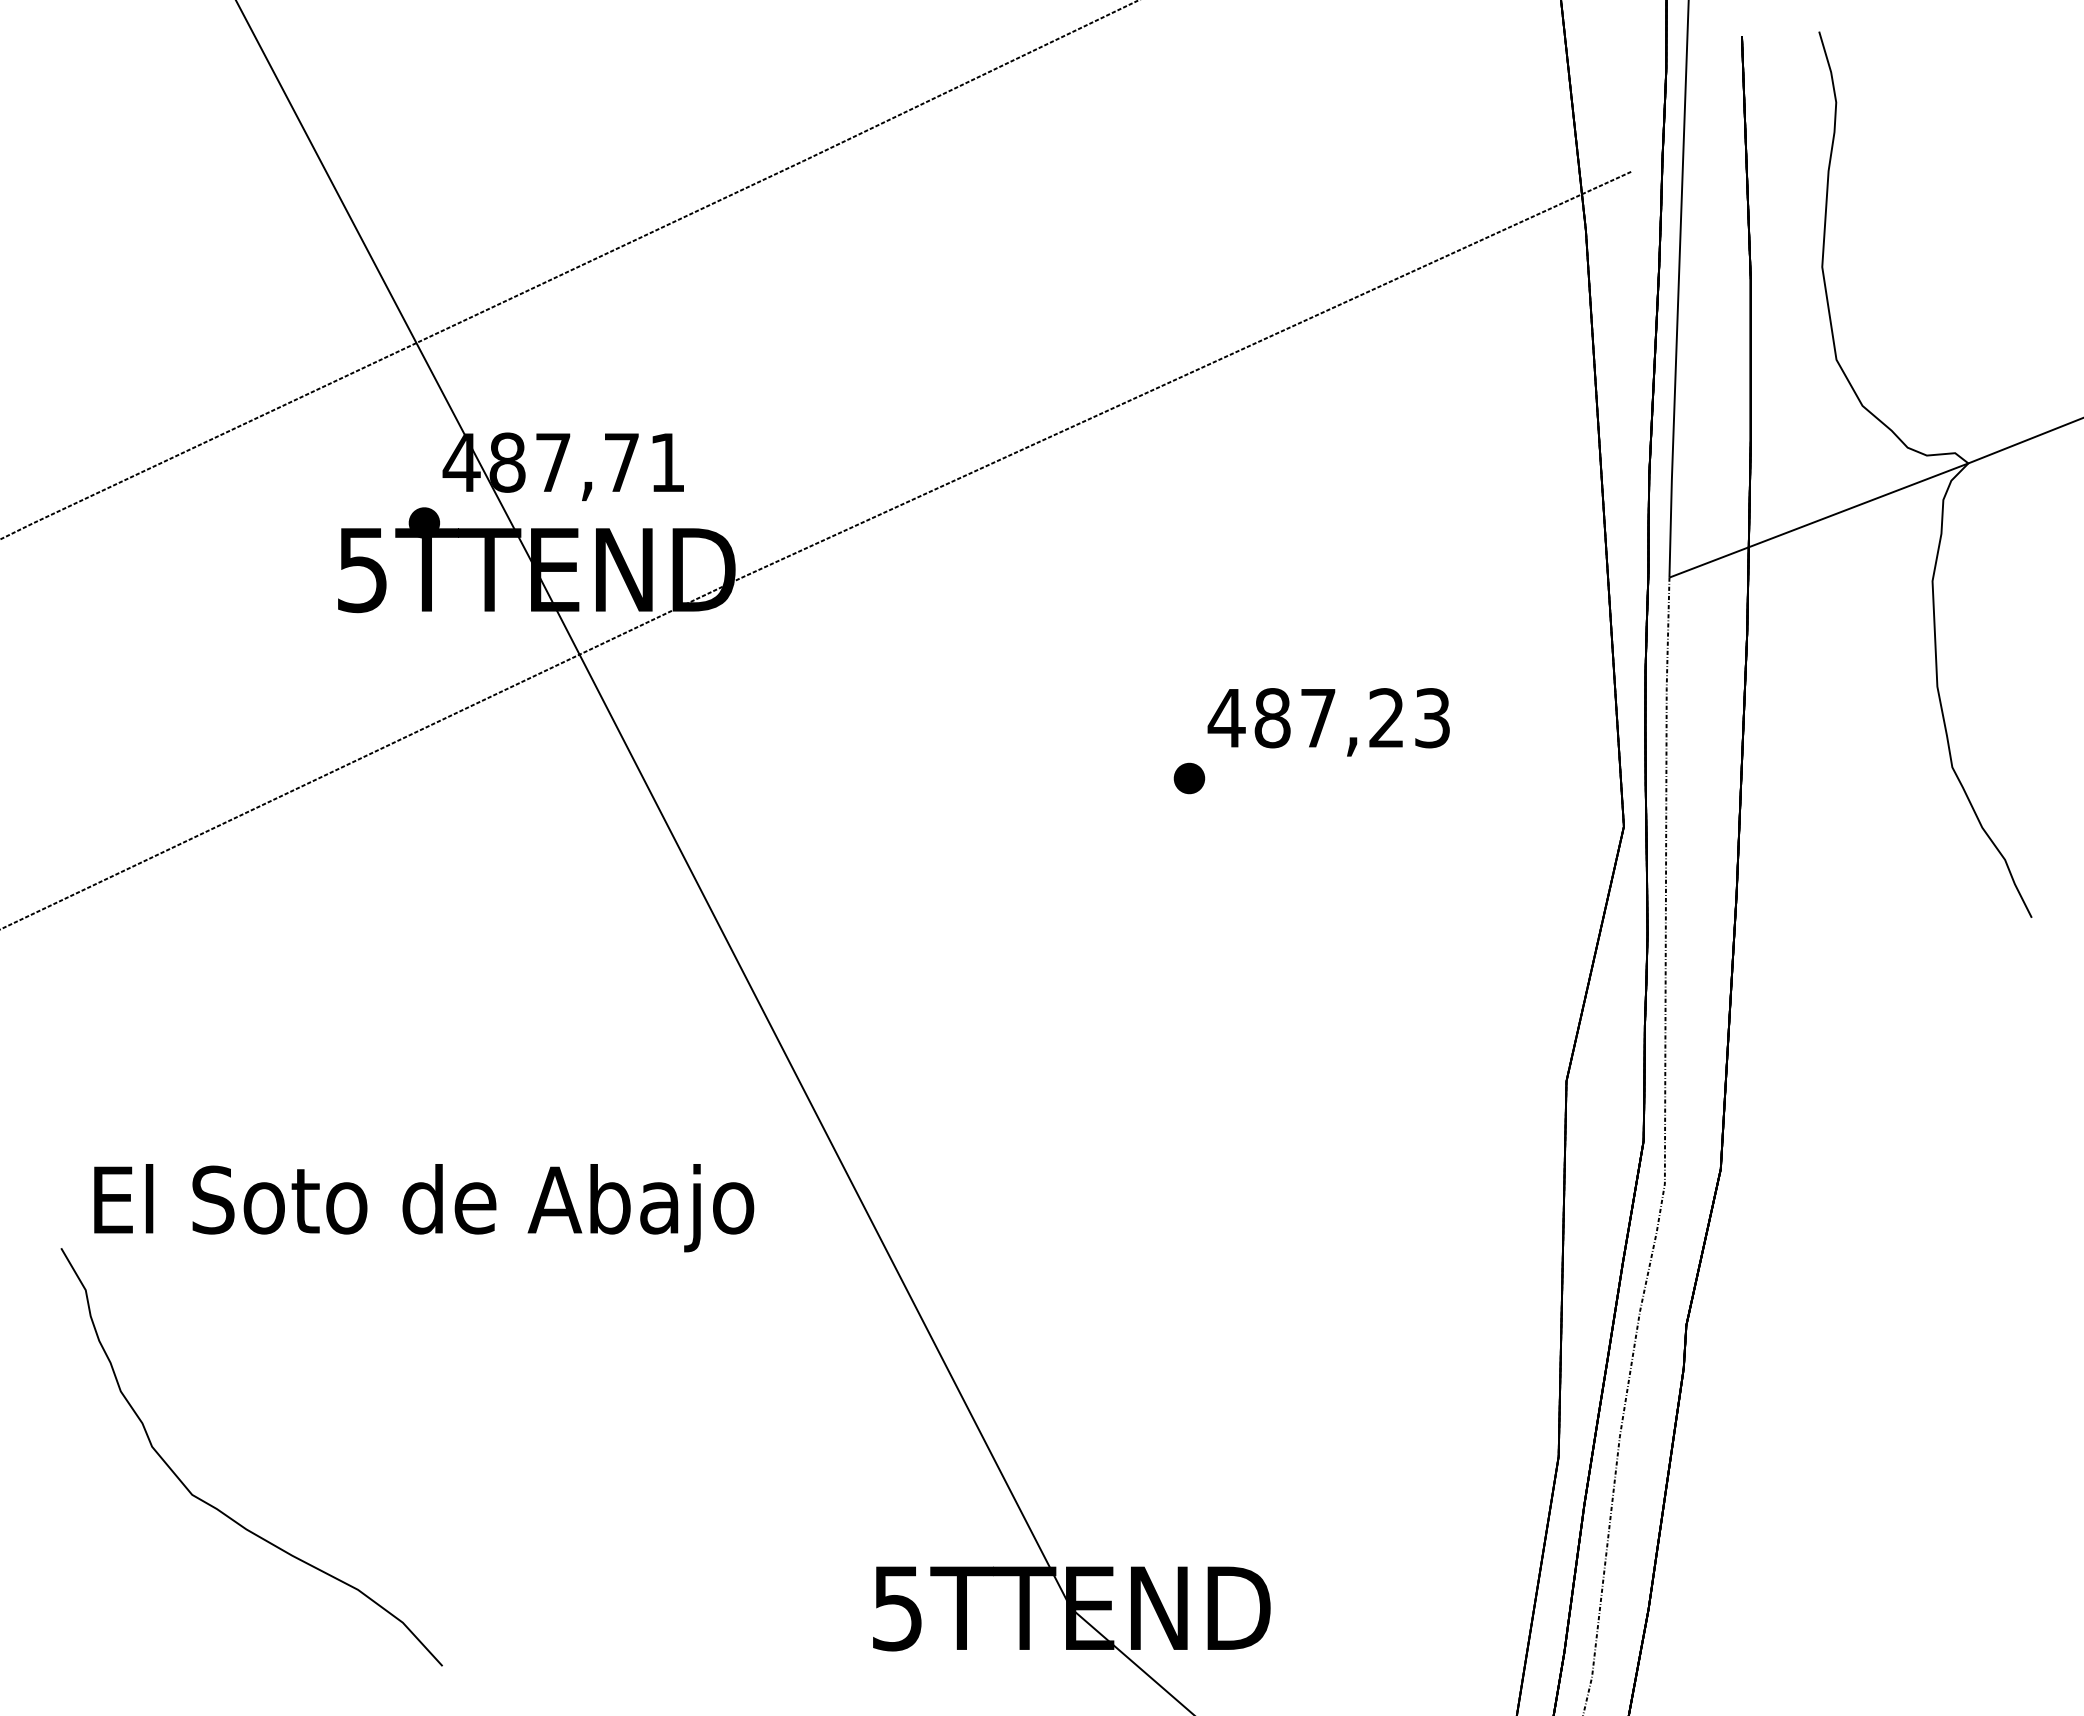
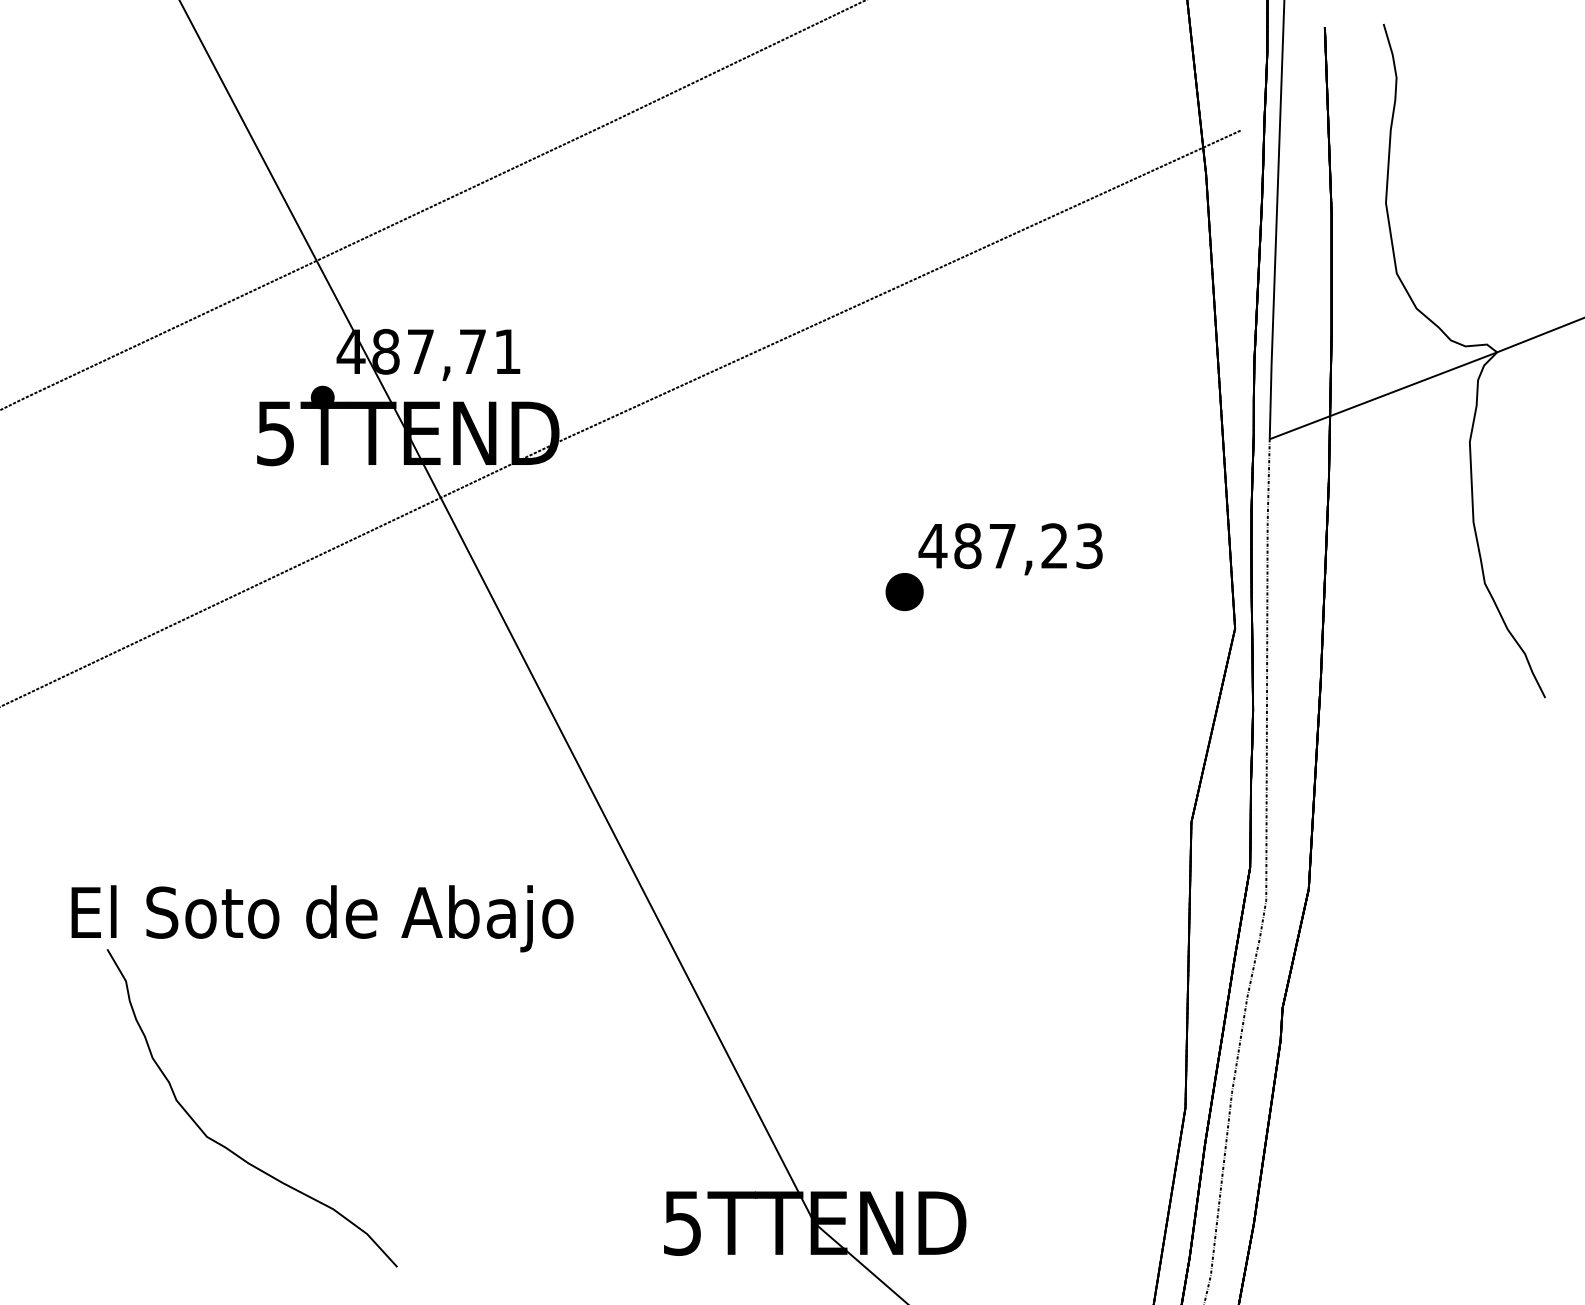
part: (1189, 778) -> (904, 592), size x1.6
curve: (216, 1507) -> (225, 1146), moved

